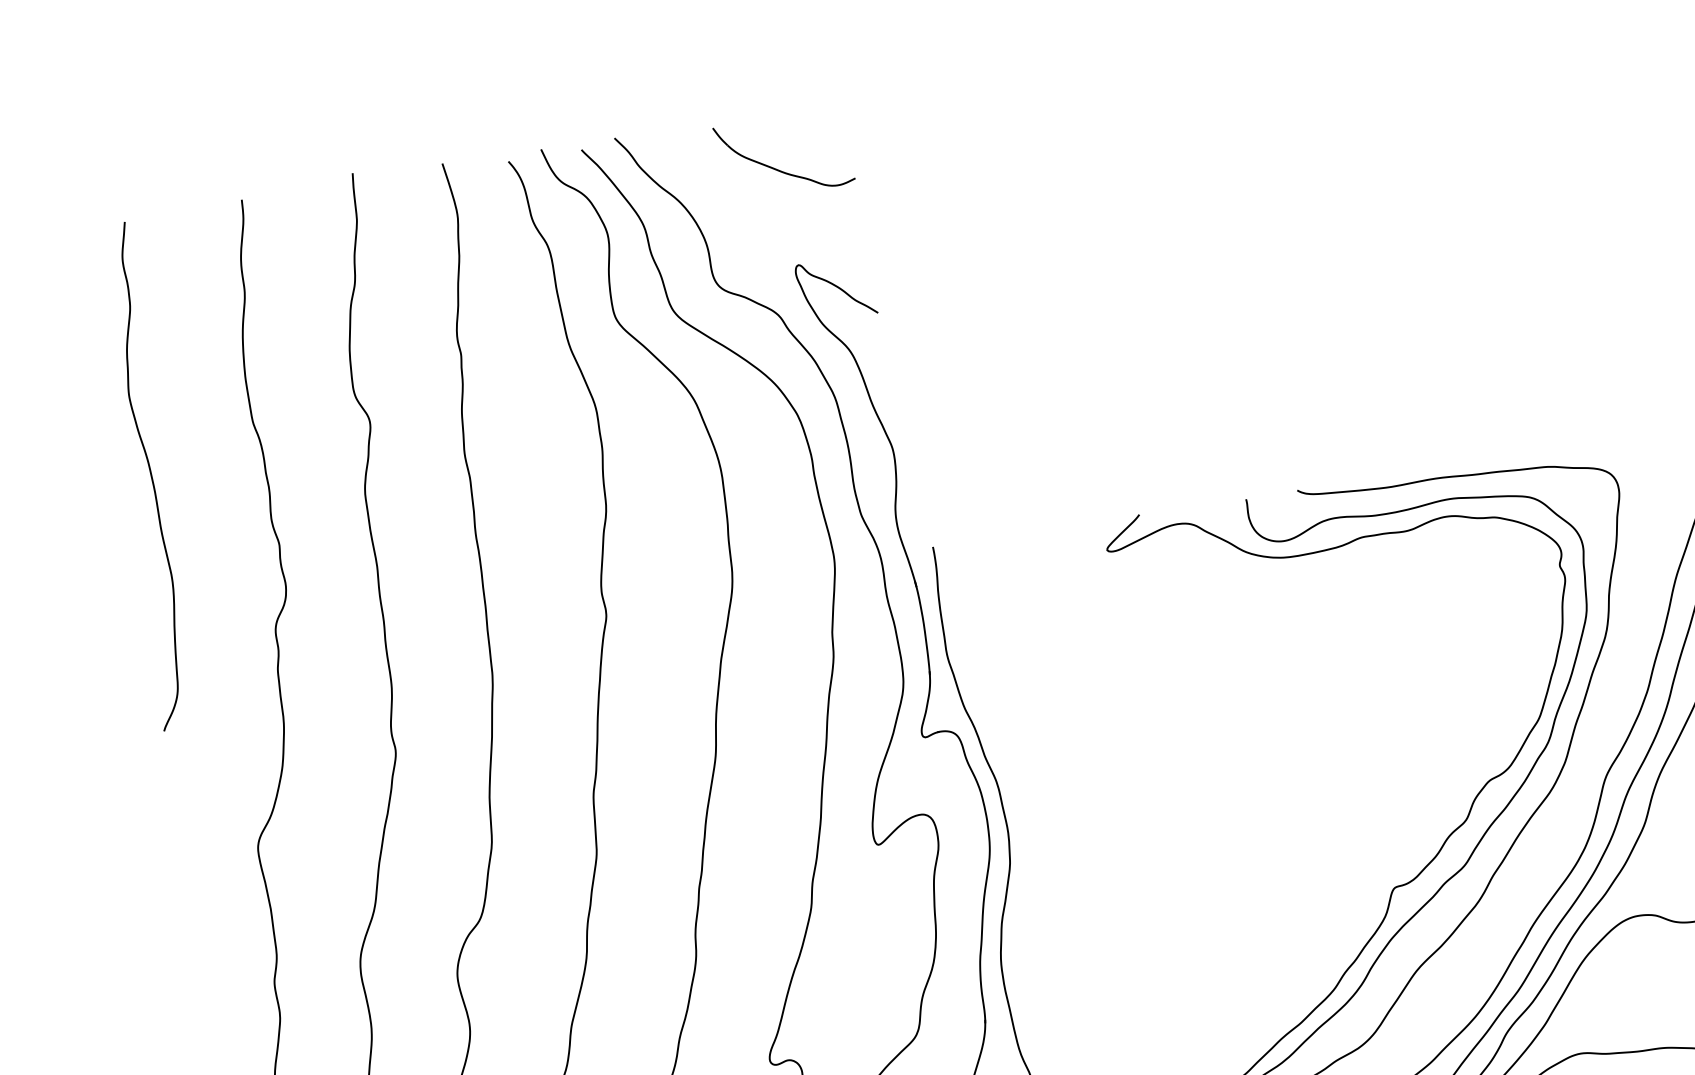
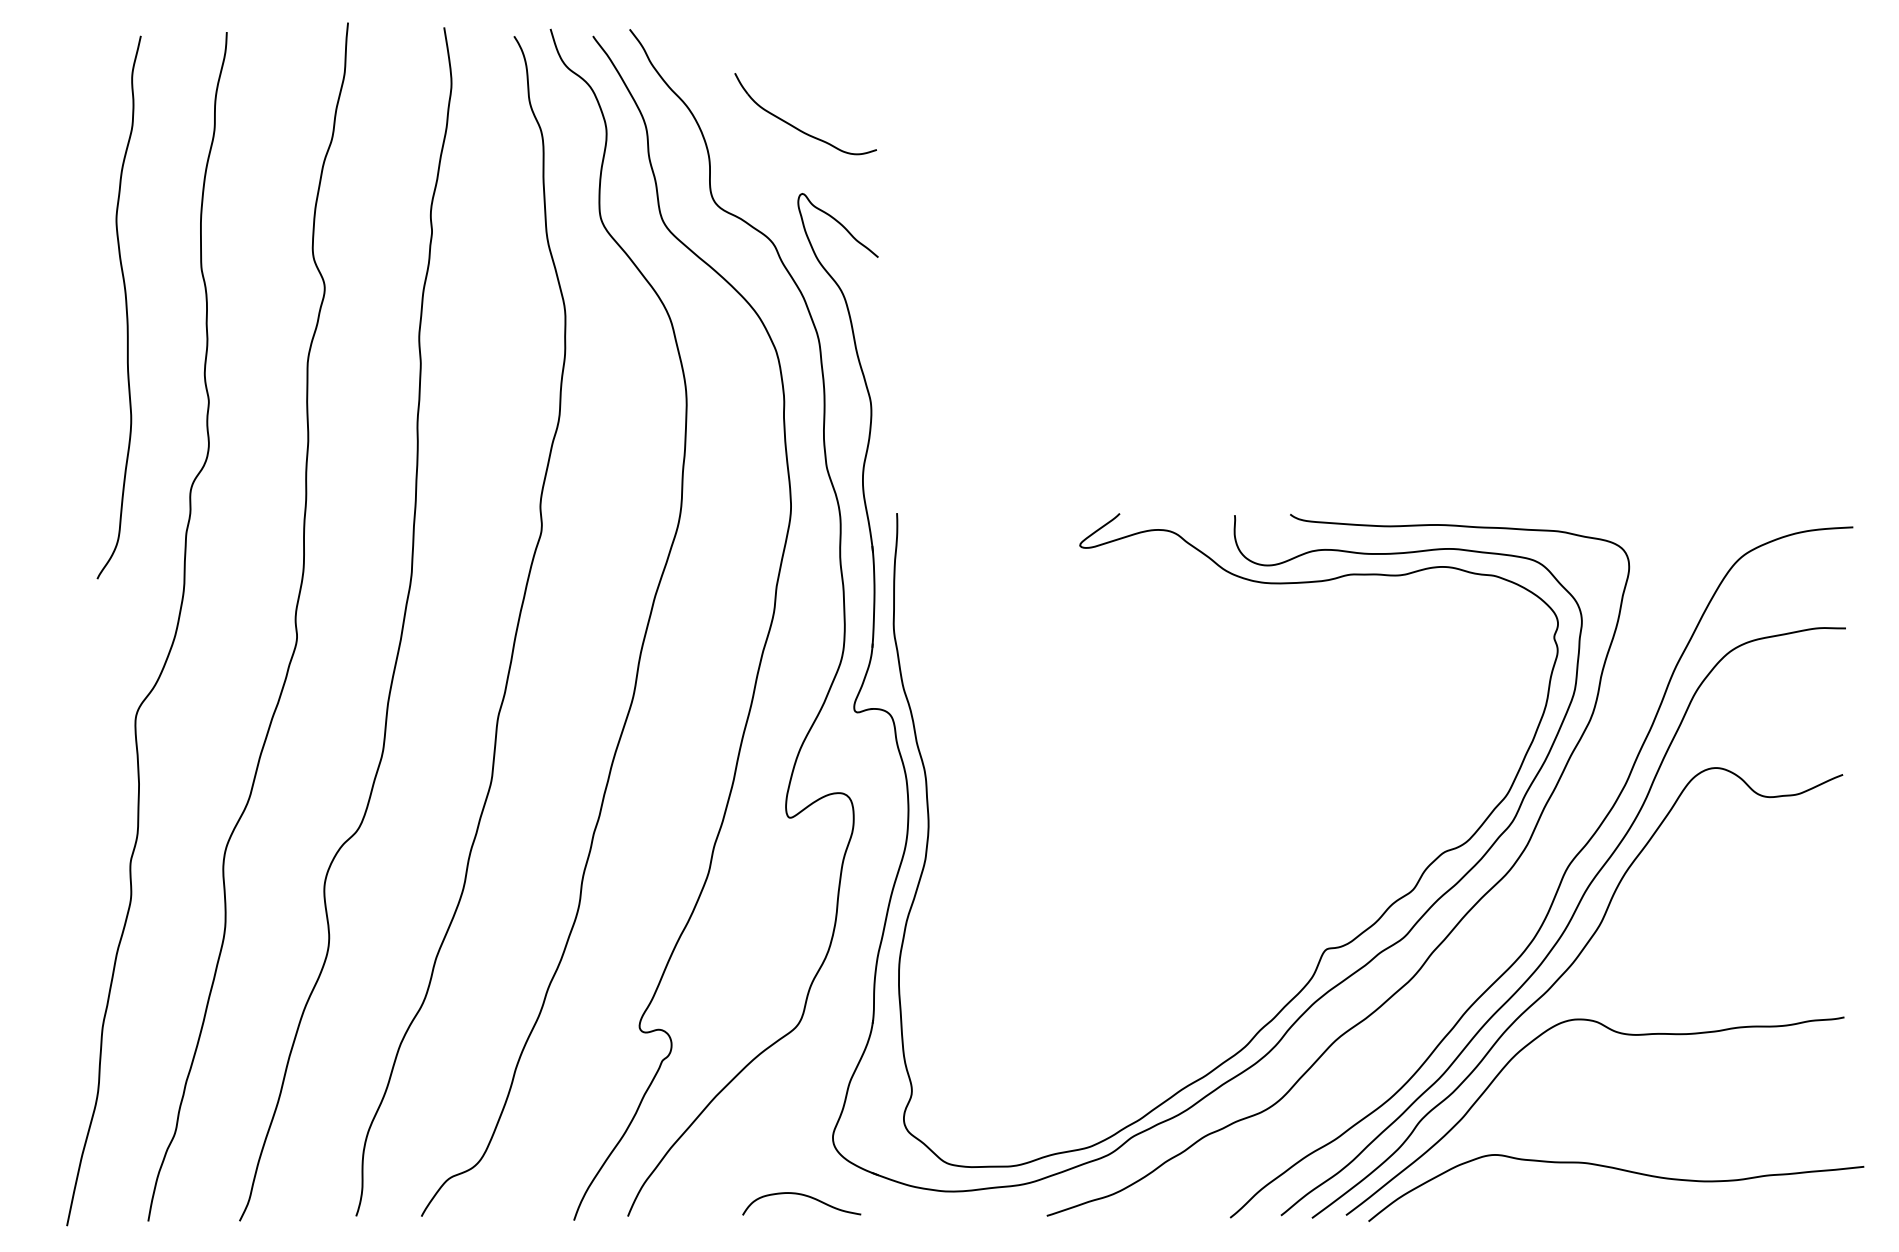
part: (776, 168) -> (795, 126), moved
curve: (150, 475) -> (125, 307), moved

